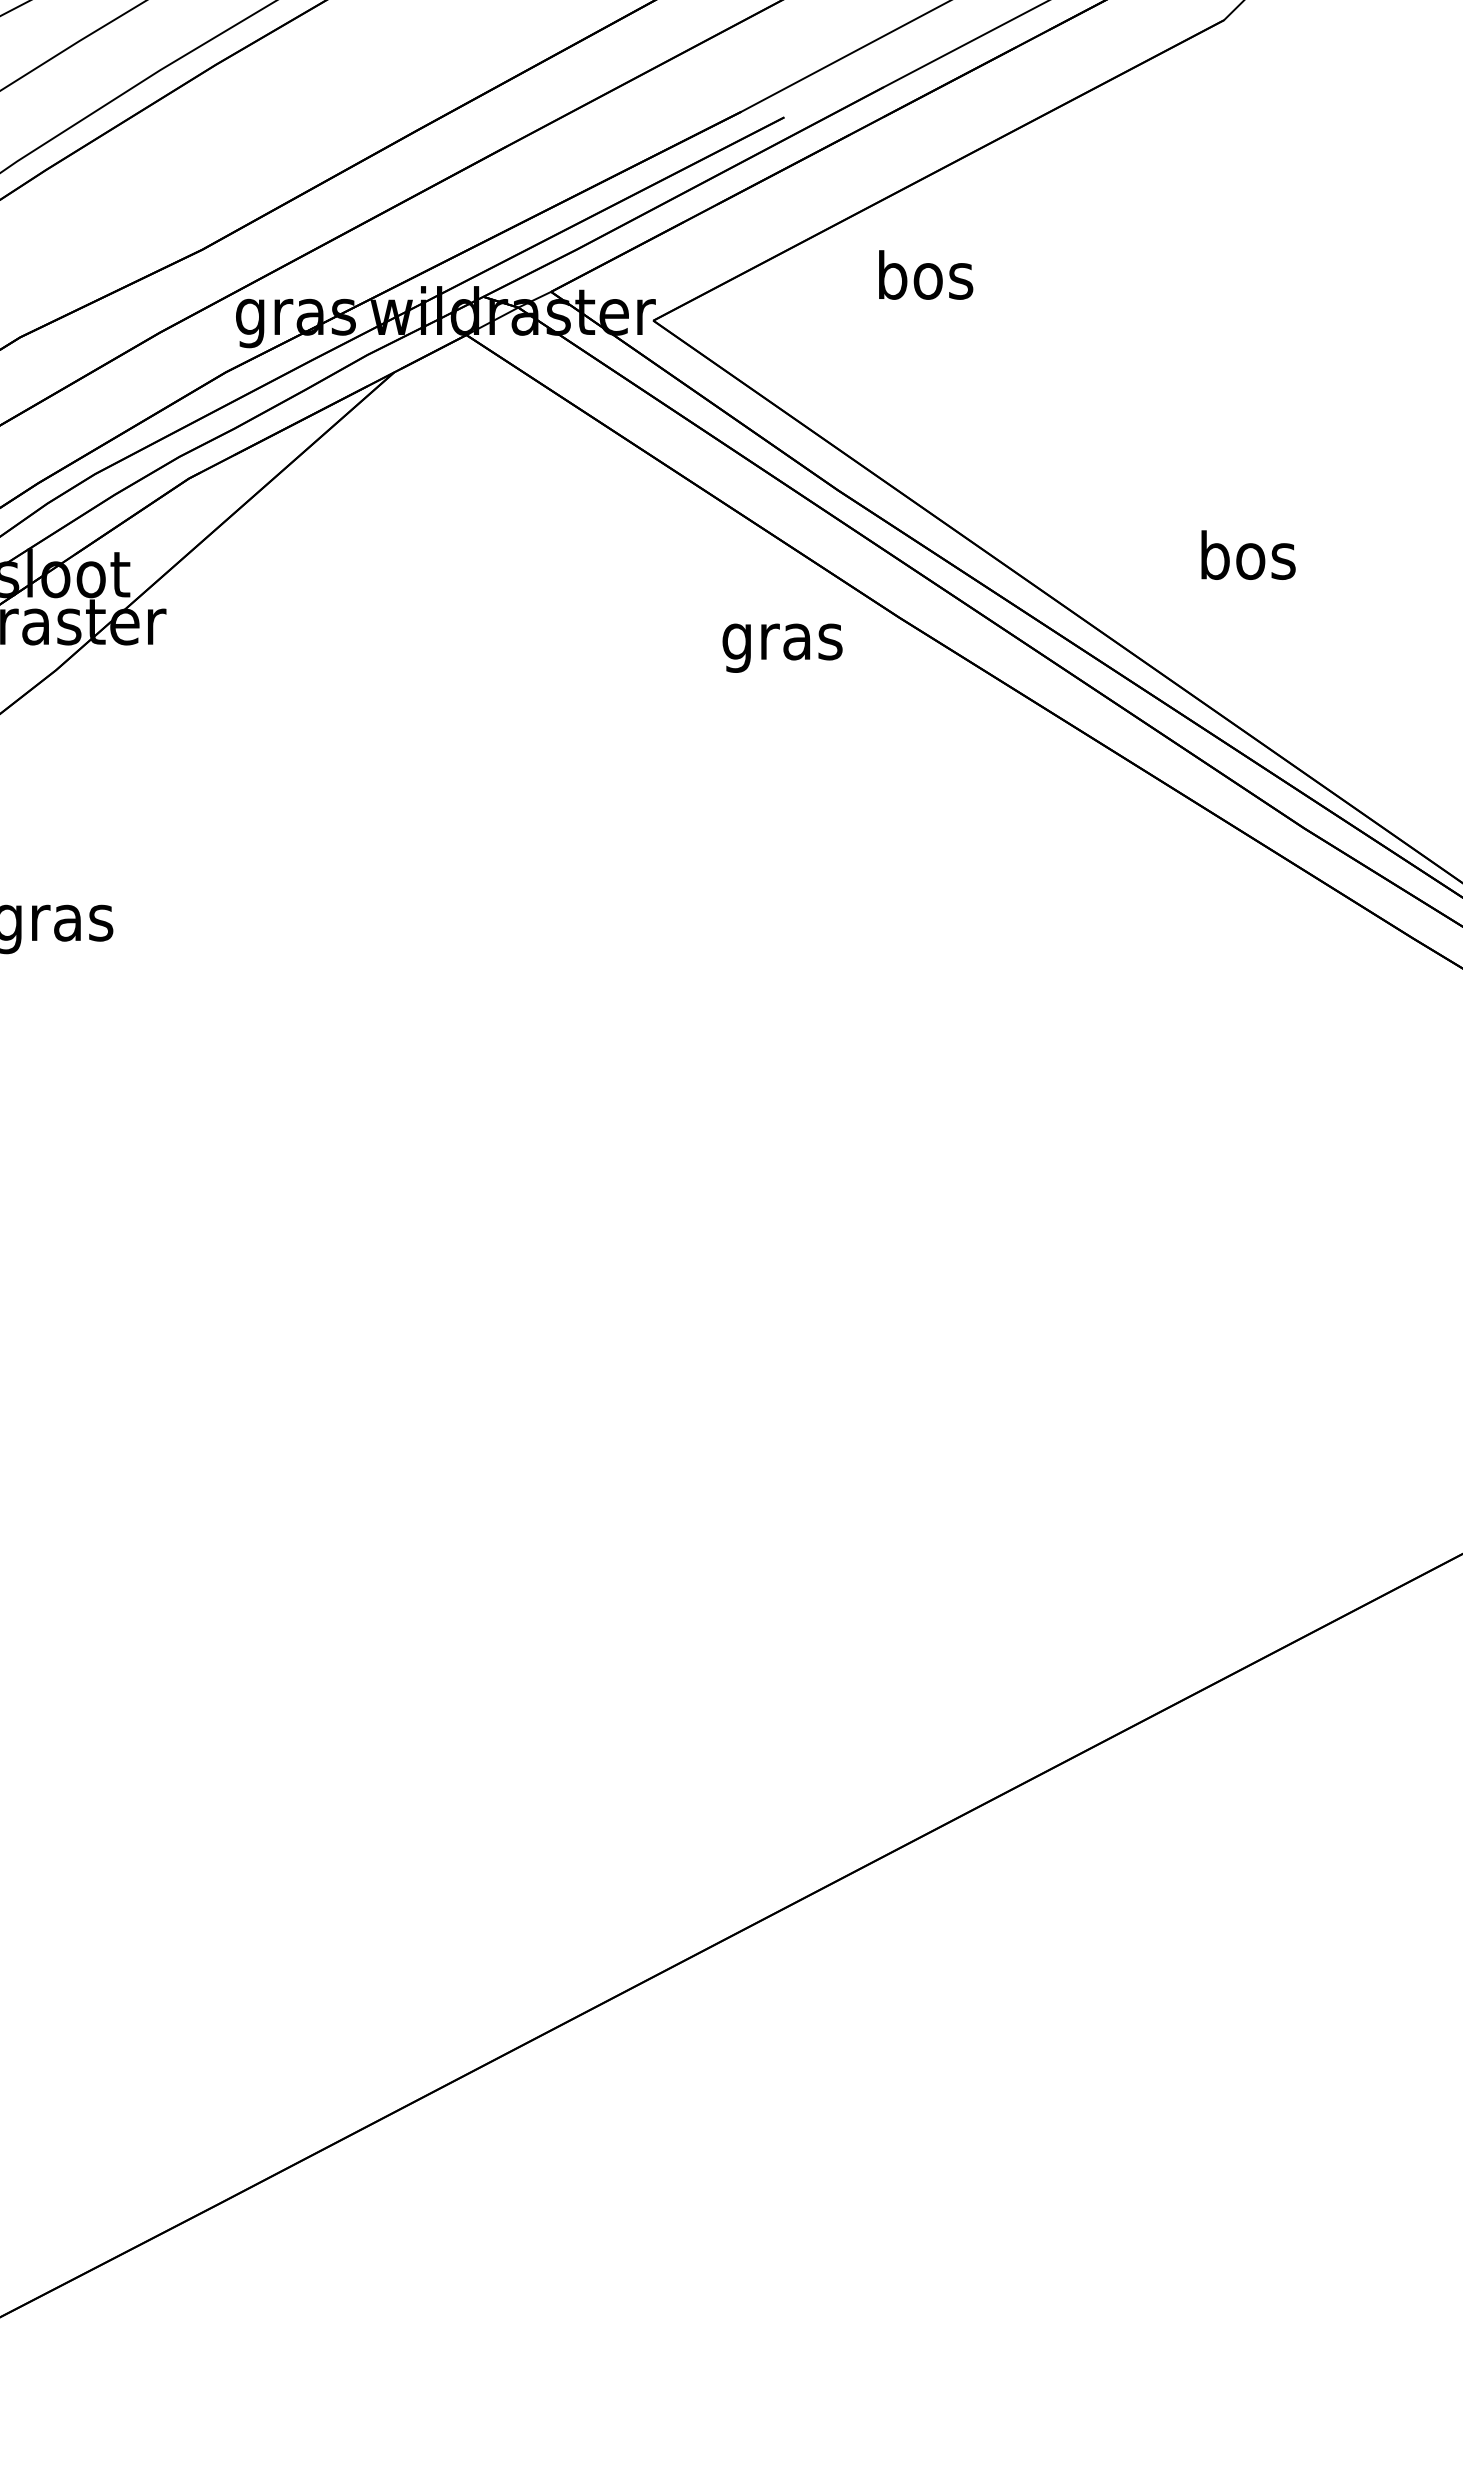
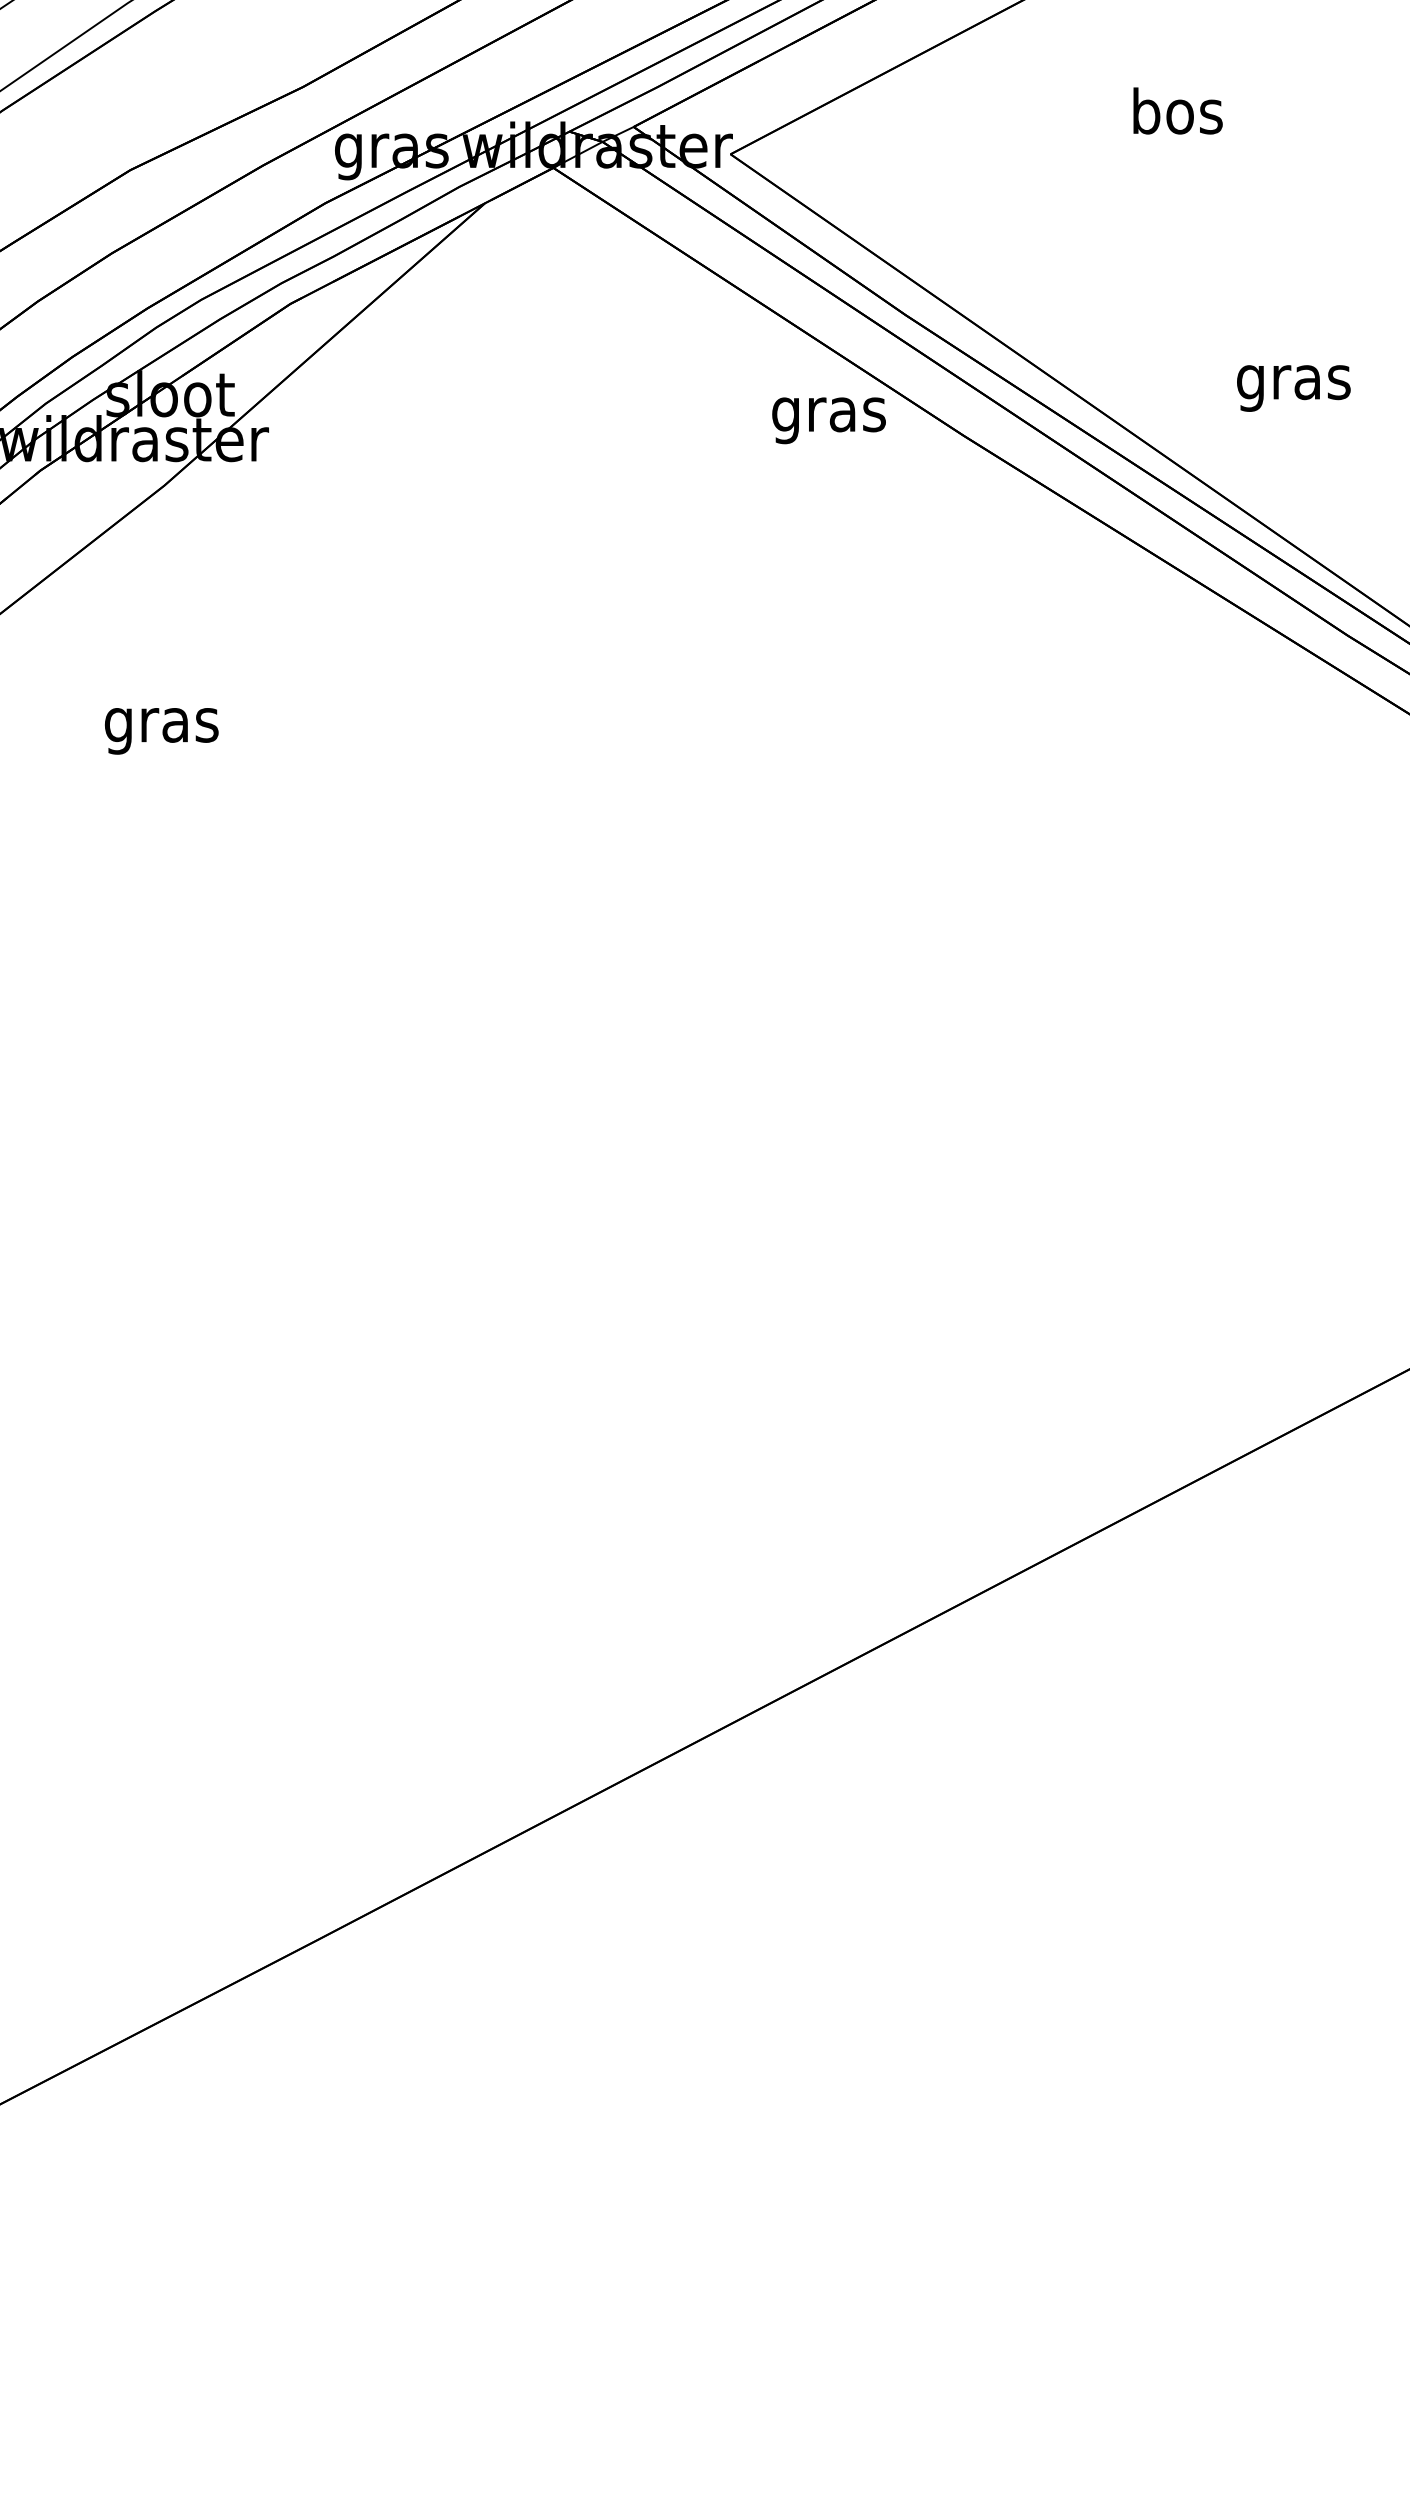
text: (925, 274) -> (1177, 110), moved
text: (1247, 561) -> (1293, 382), bos -> gras
text: (781, 647) -> (828, 420), moved

